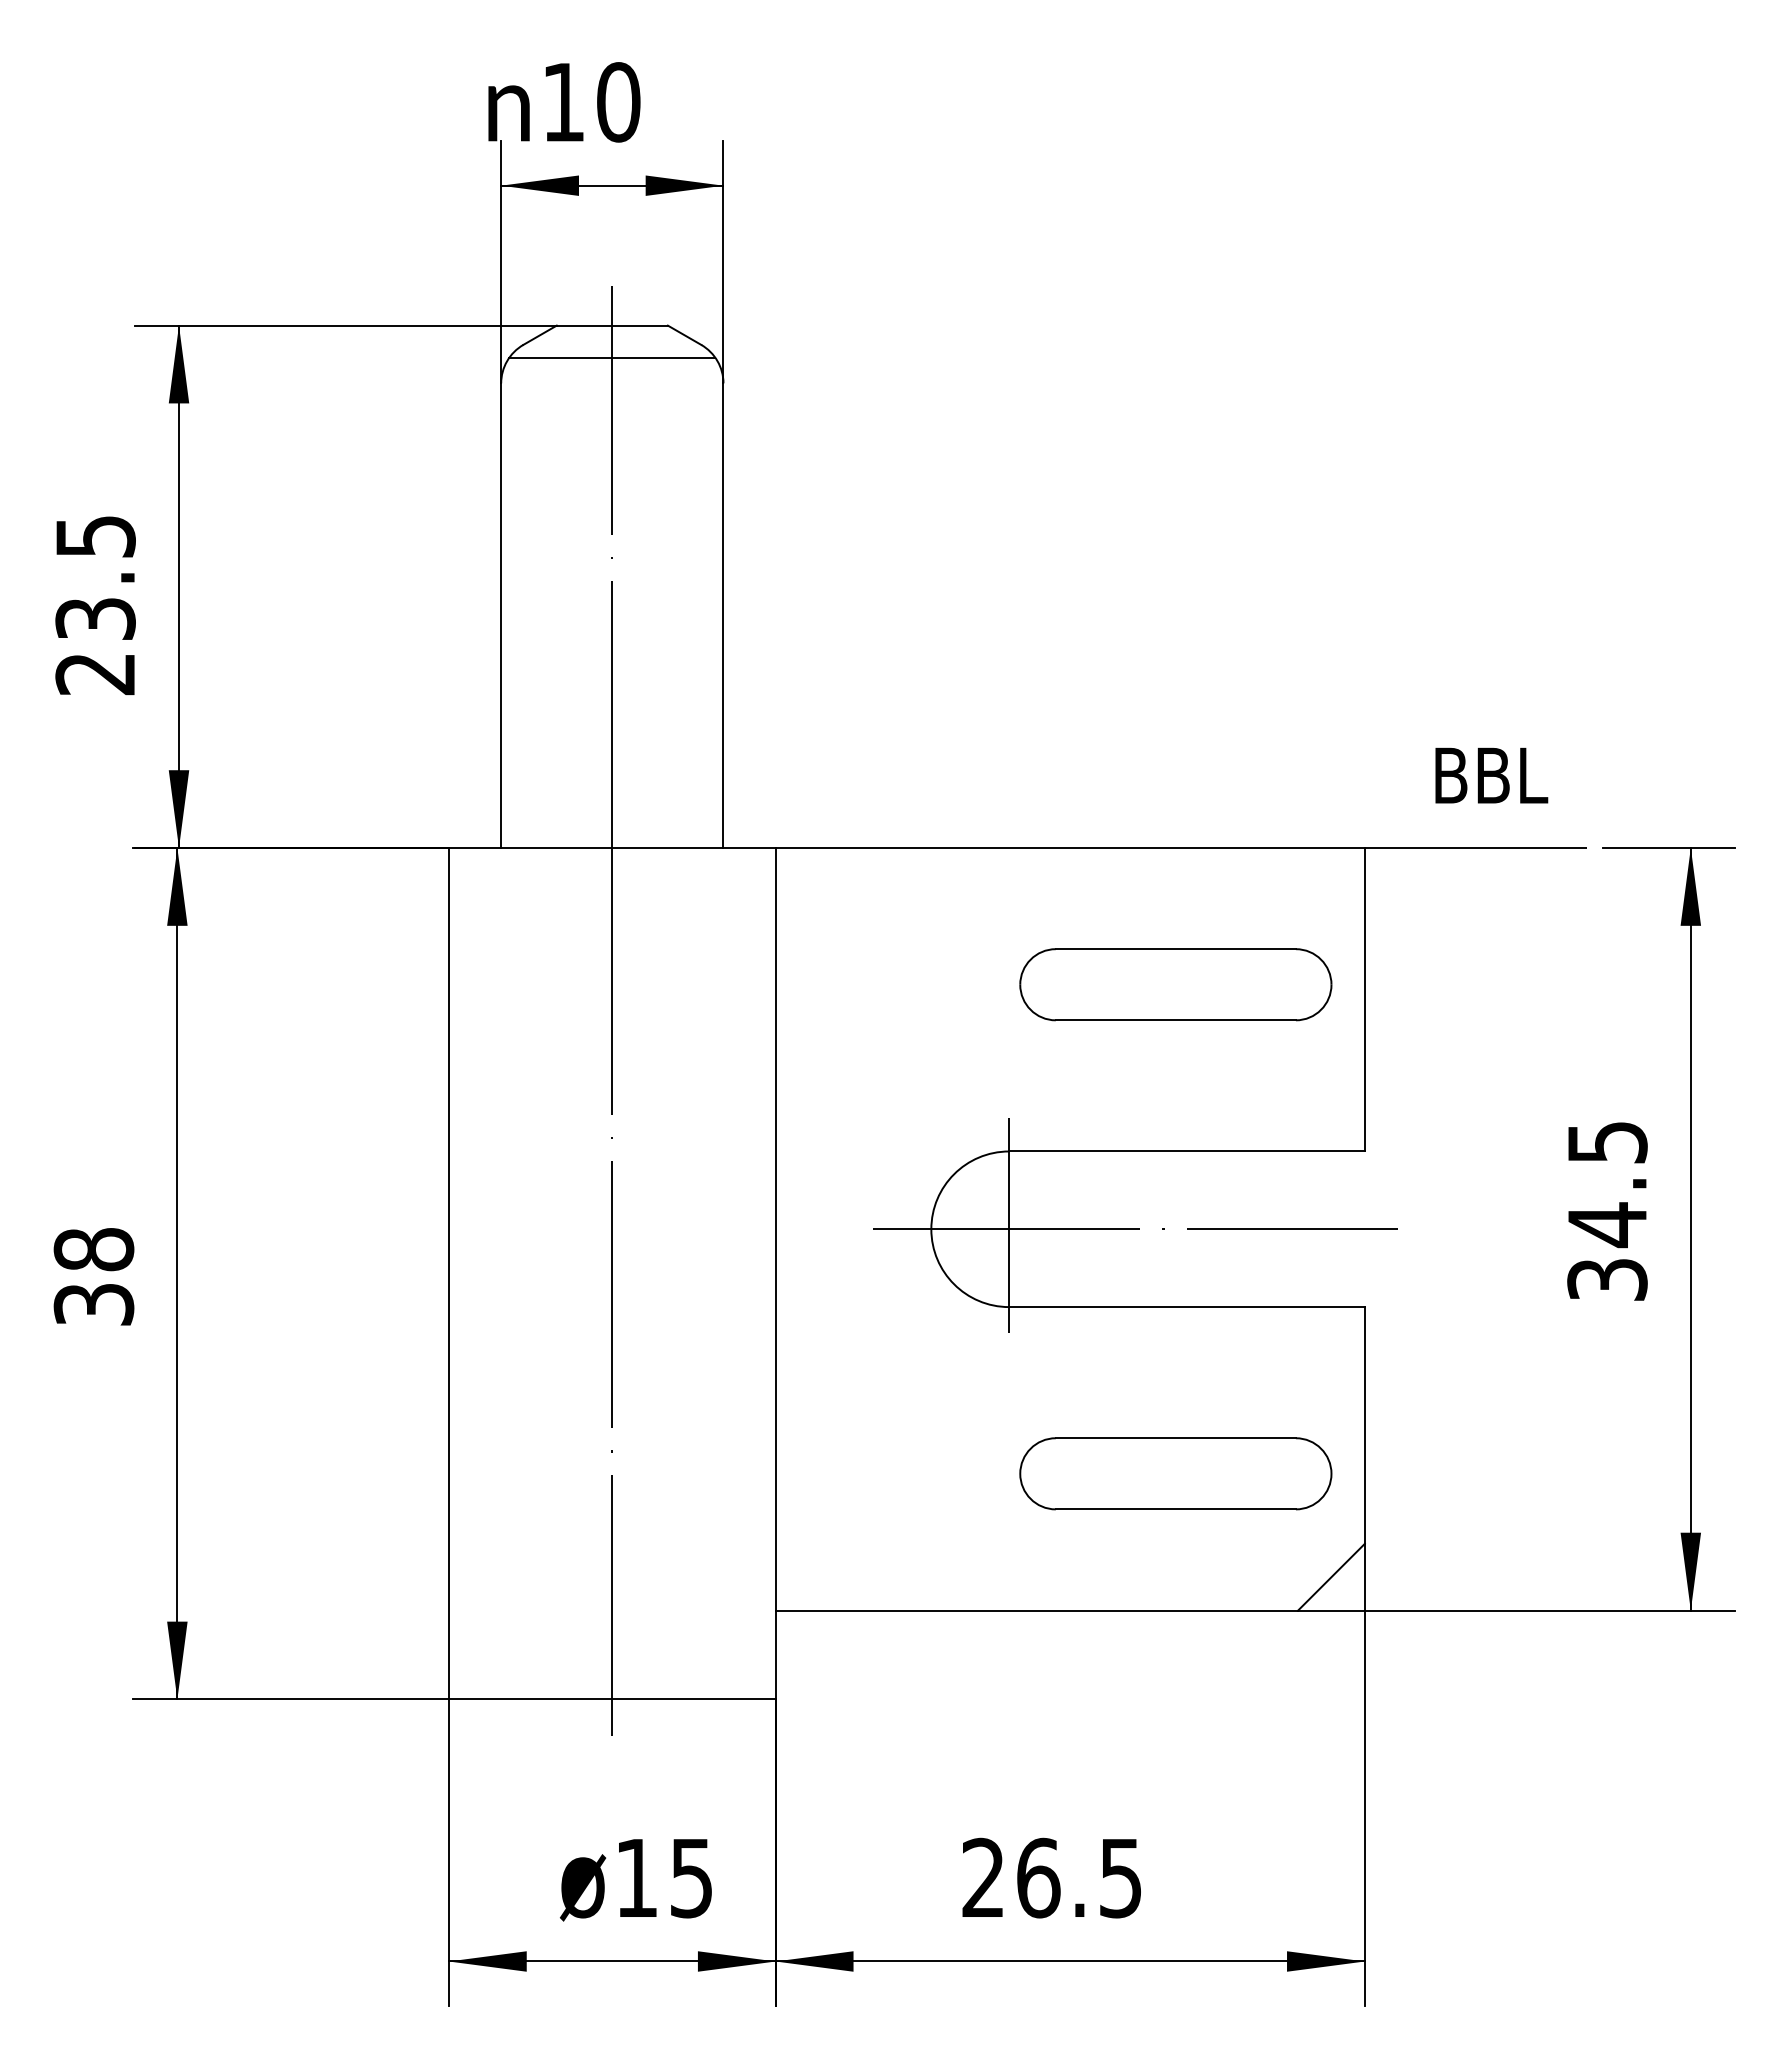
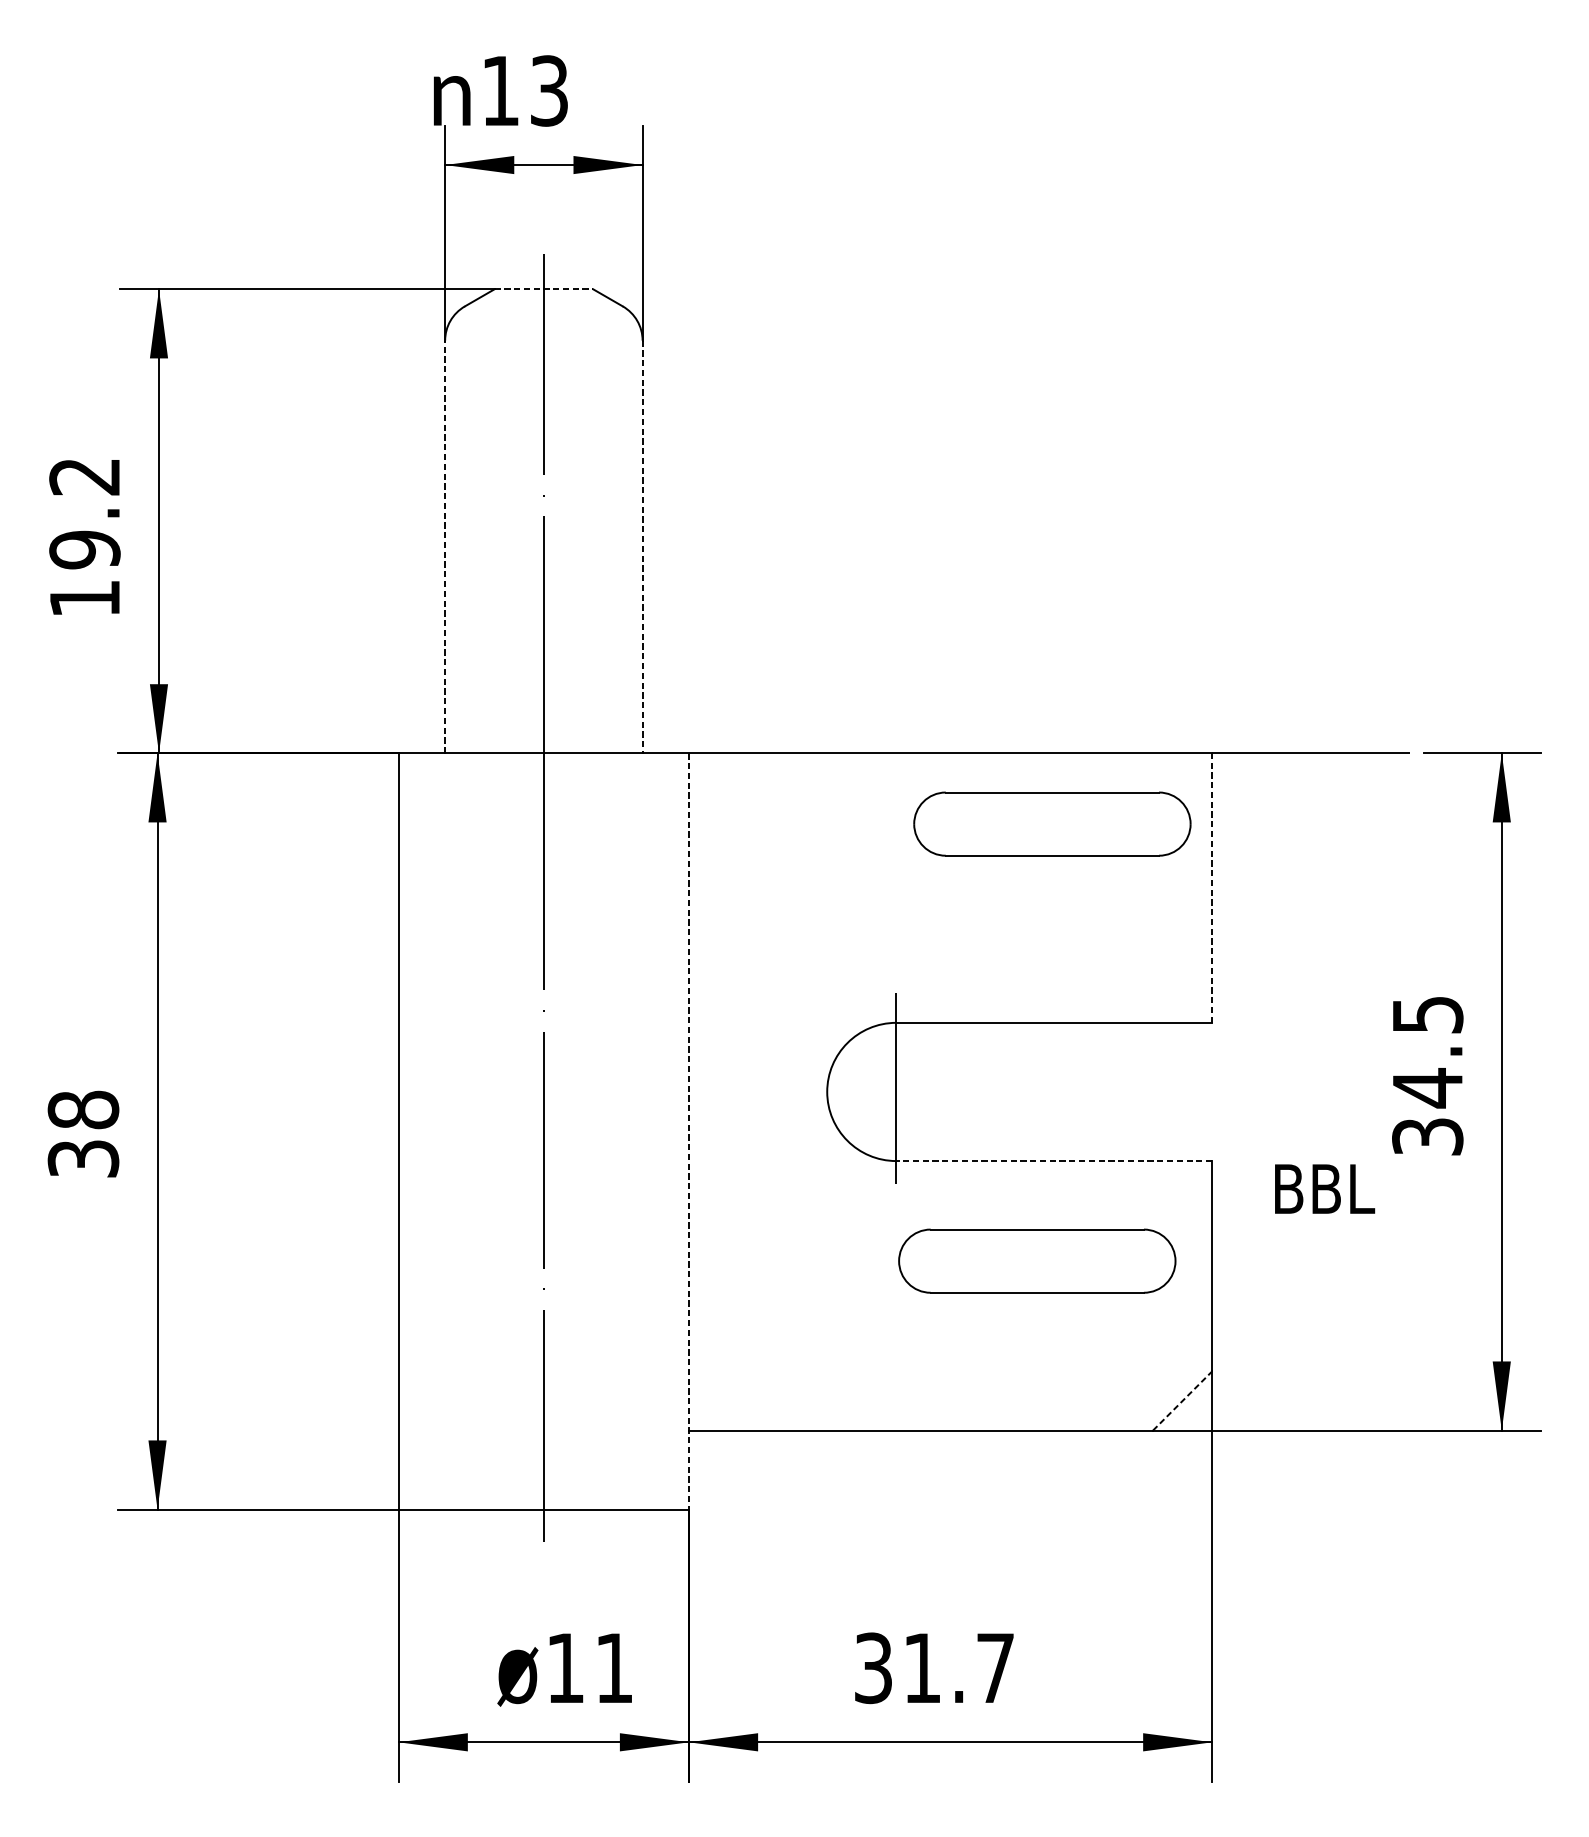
text: (618, 102) -> (549, 91), 10 -> 13
line: (612, 325) -> (544, 289), solid -> dashed
line: (612, 357) -> (544, 317), removed
text: (95, 605) -> (84, 537), 23.5 -> 19.2
line: (501, 615) -> (445, 546), solid -> dashed
line: (723, 616) -> (642, 547), solid -> dashed
text: (1491, 775) -> (1324, 1188), moved
part: (1175, 984) -> (1052, 823), moved
line: (1364, 999) -> (1211, 887), solid -> dashed
line: (1135, 1229) -> (1008, 1092), removed
line: (775, 1273) -> (688, 1131), solid -> dashed
line: (1186, 1307) -> (1053, 1161), solid -> dashed
part: (1175, 1473) -> (1036, 1260), moved
line: (1331, 1576) -> (1182, 1400), solid -> dashed
text: (1051, 1877) -> (933, 1667), 26.5 -> 31.7
text: (691, 1878) -> (614, 1668), 15 -> 11

